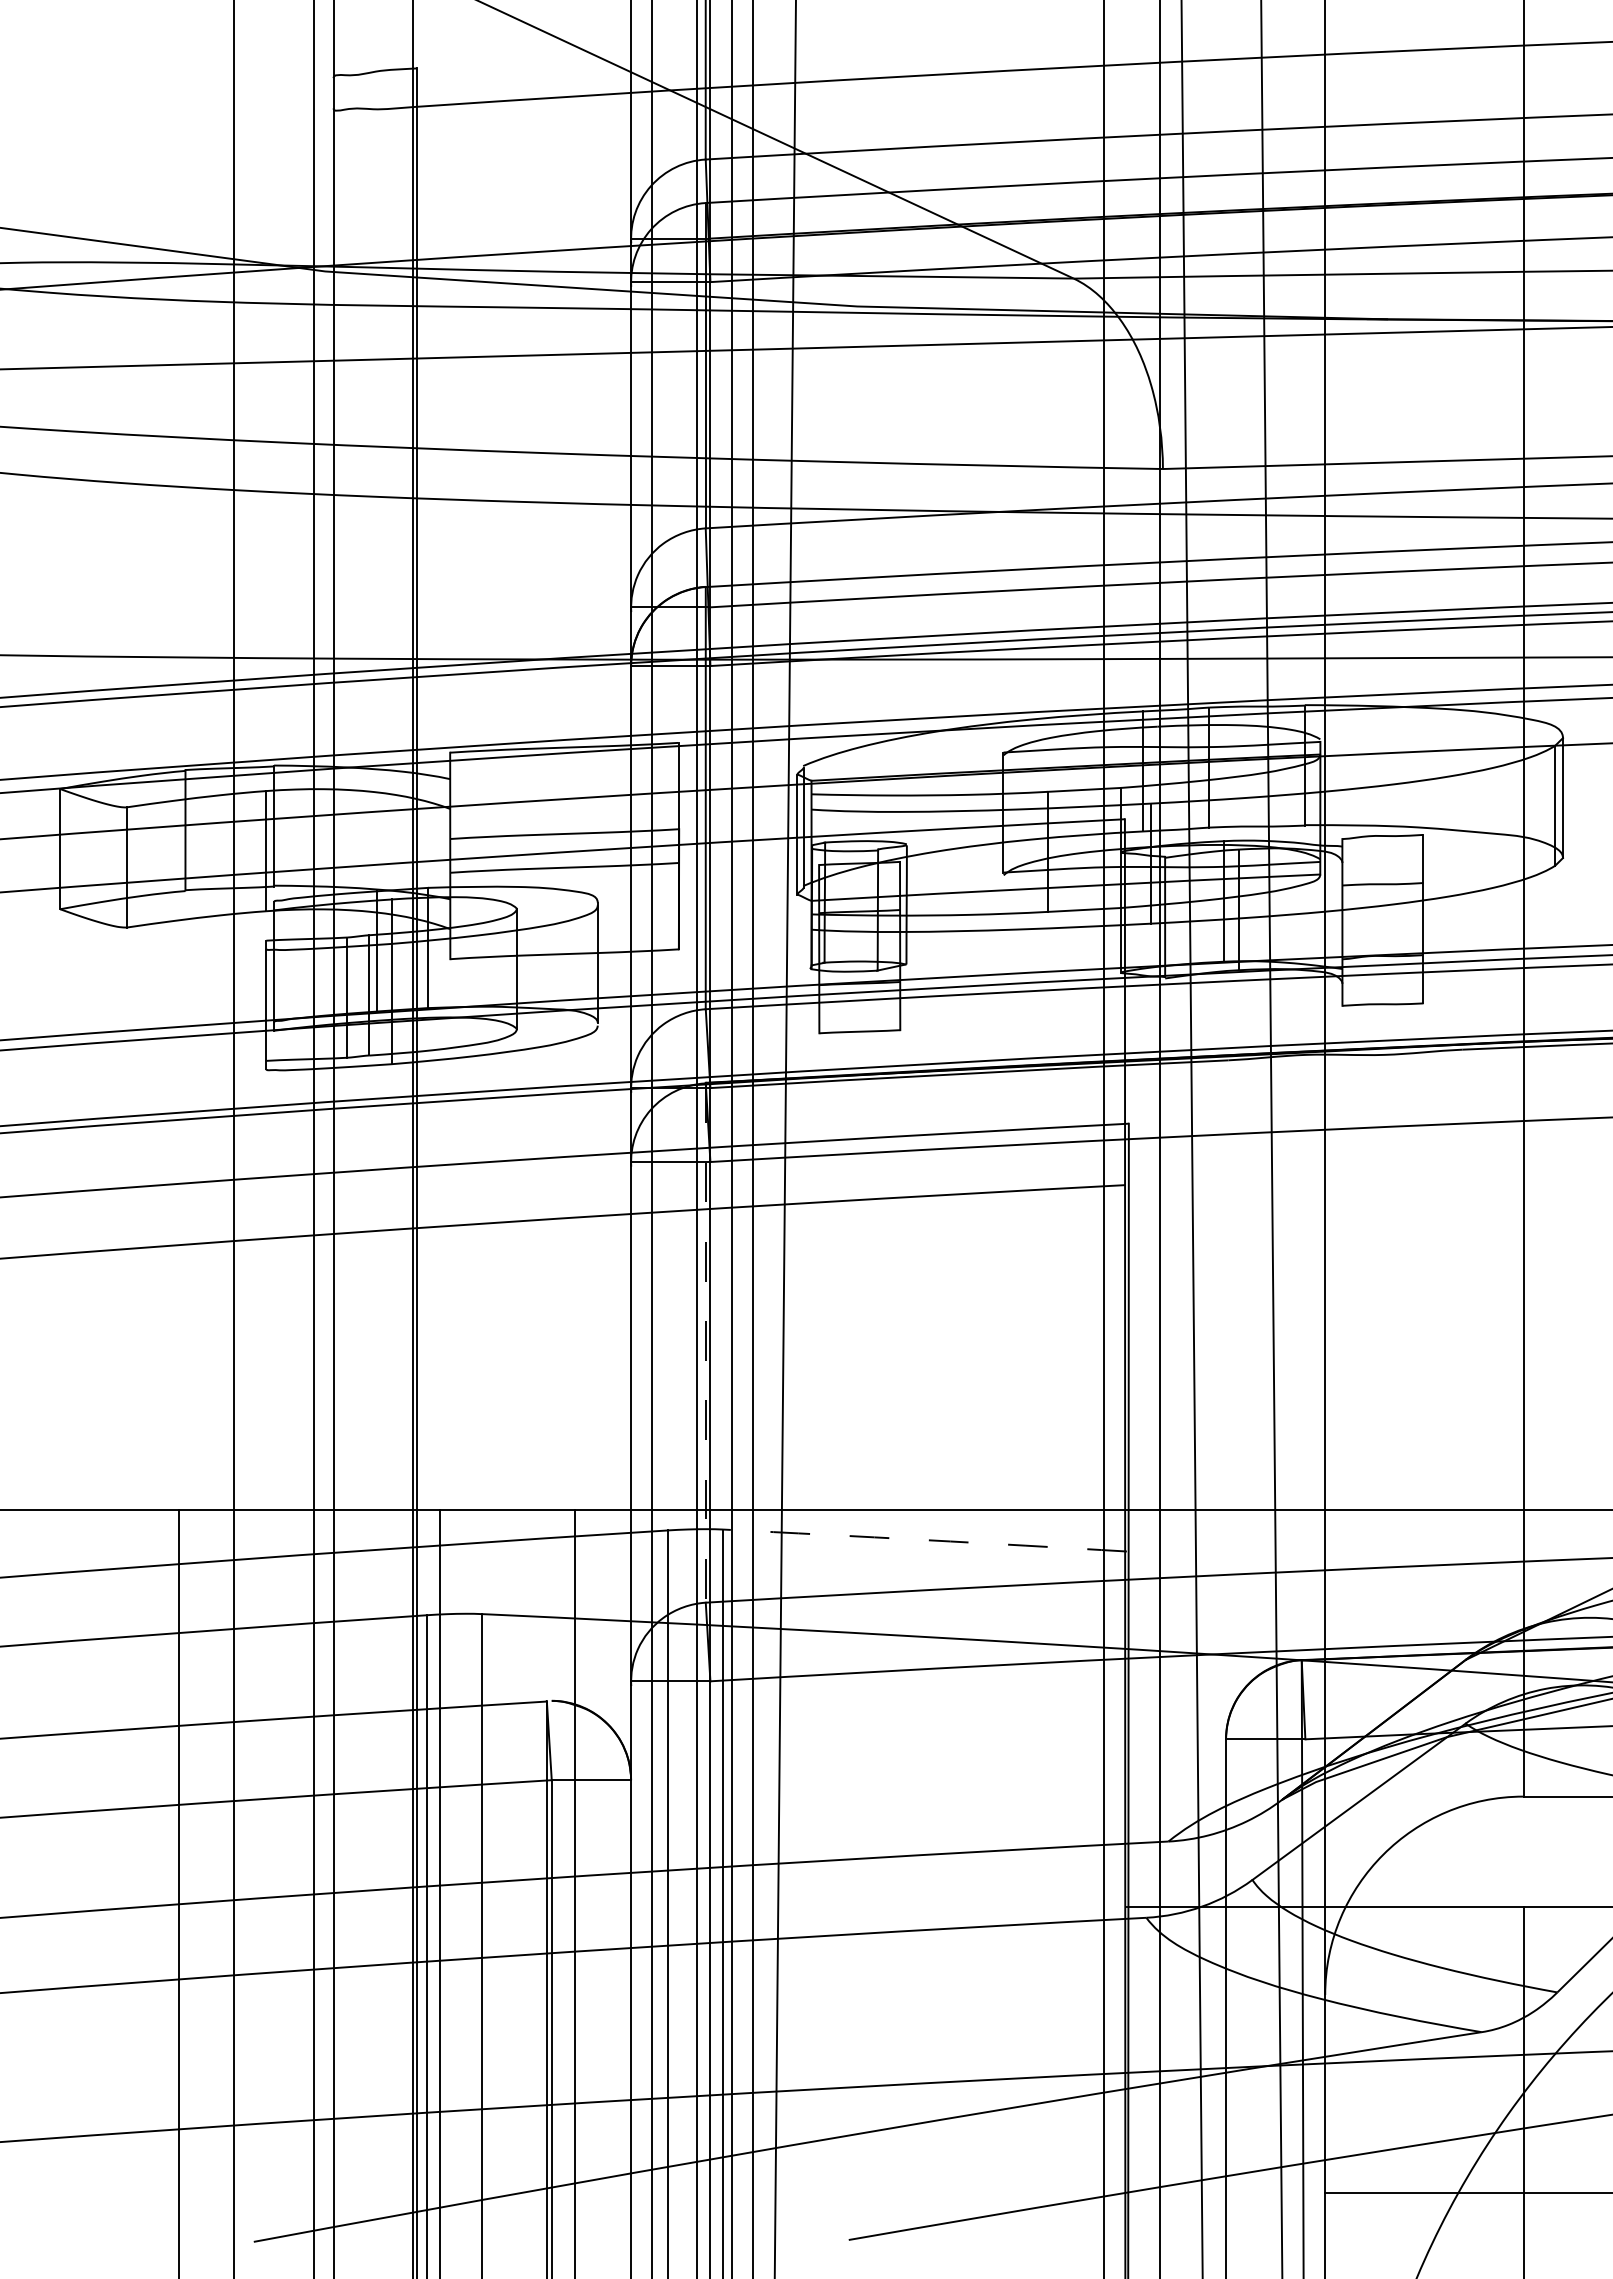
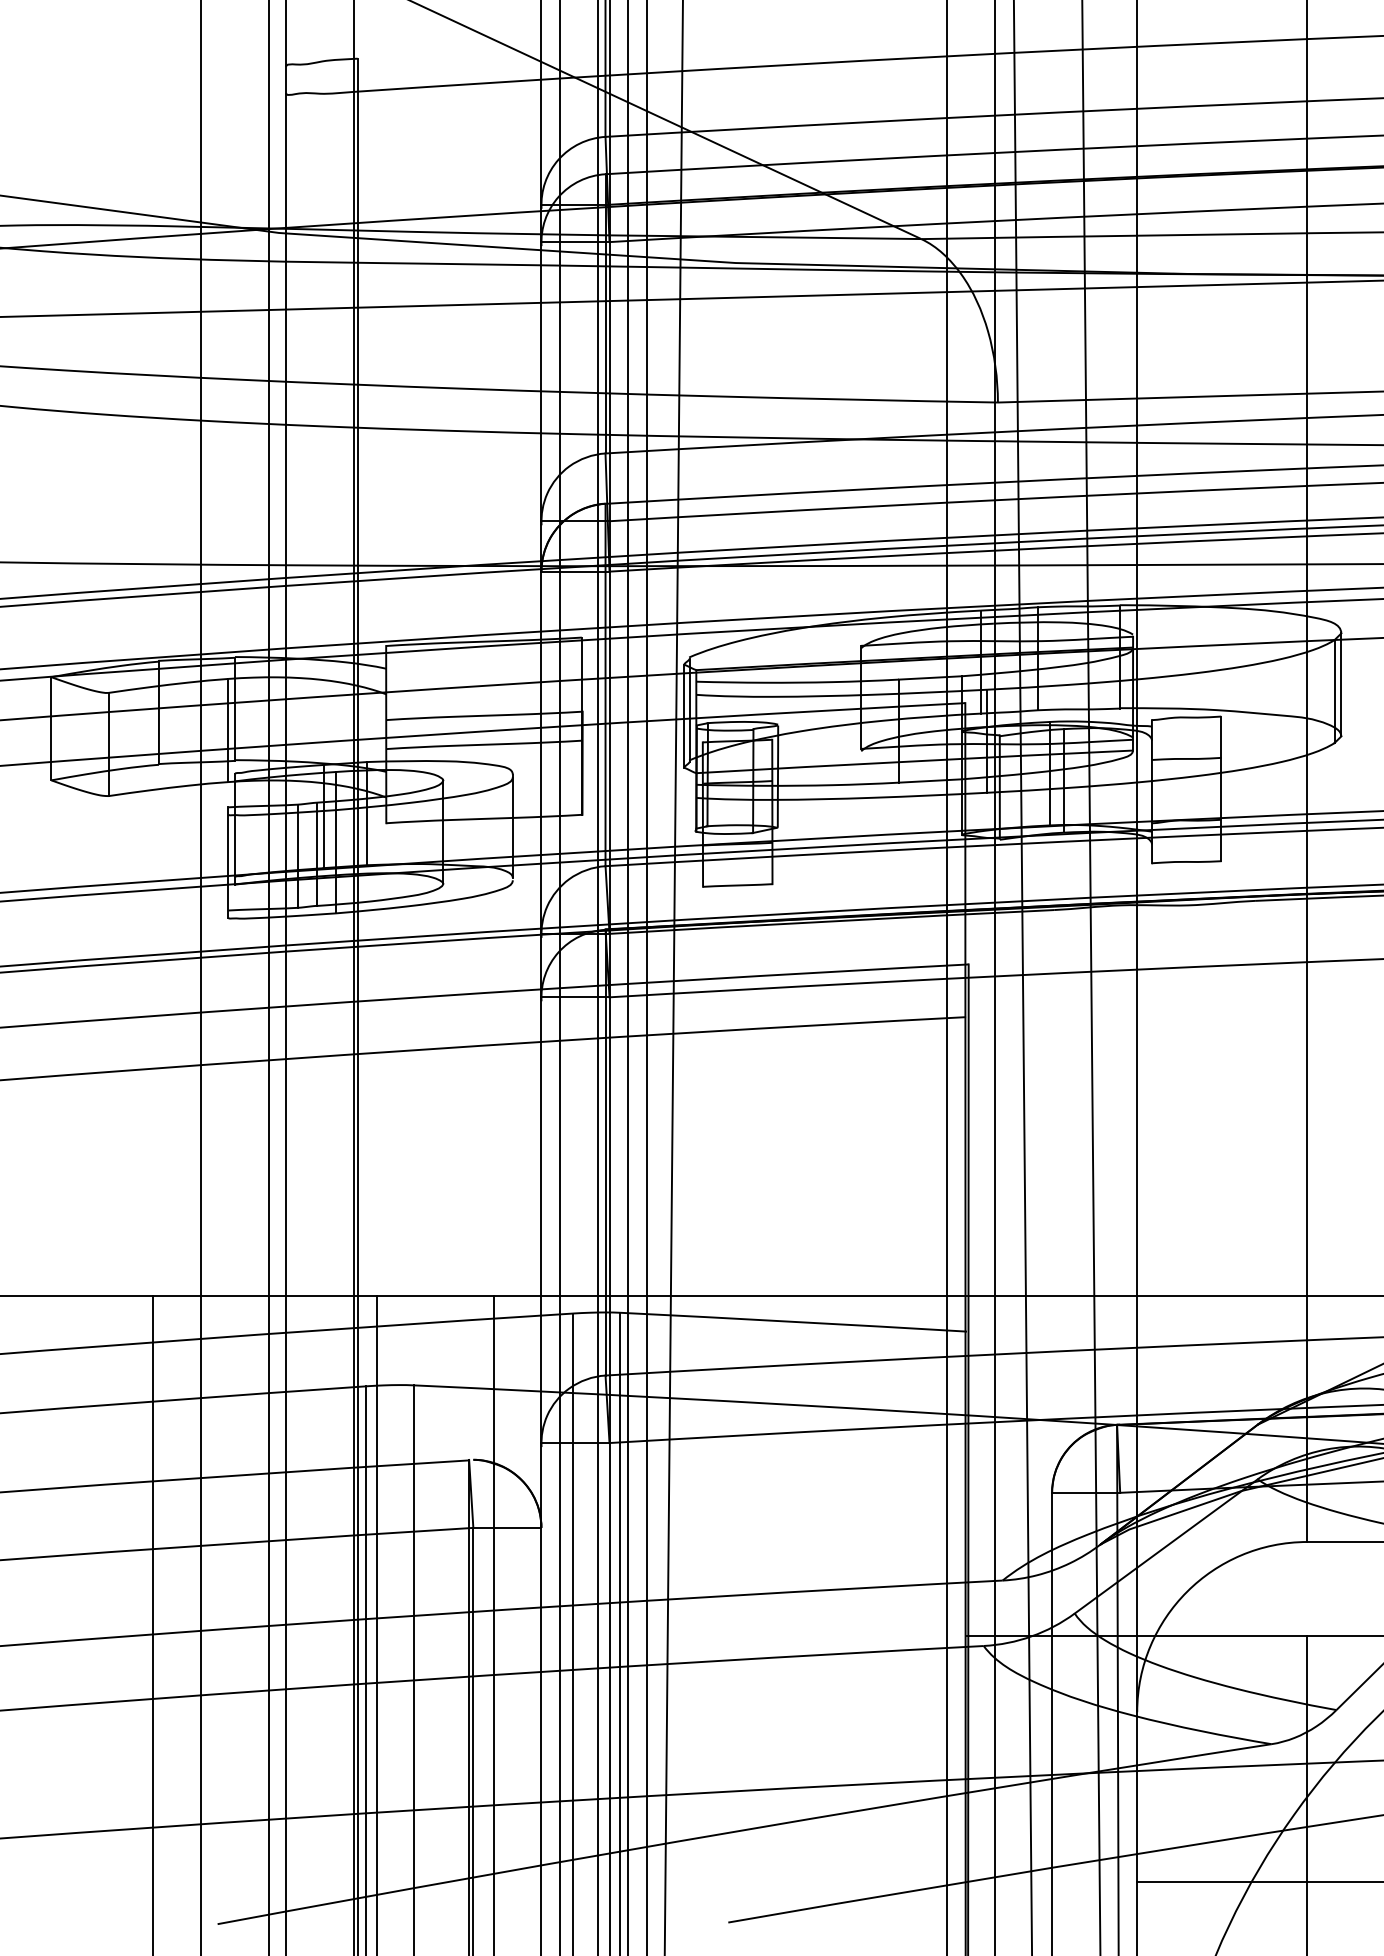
line: (705, 1342) -> (605, 1152), dashed -> solid
arc: (925, 1540) -> (794, 1322), dashed -> solid

